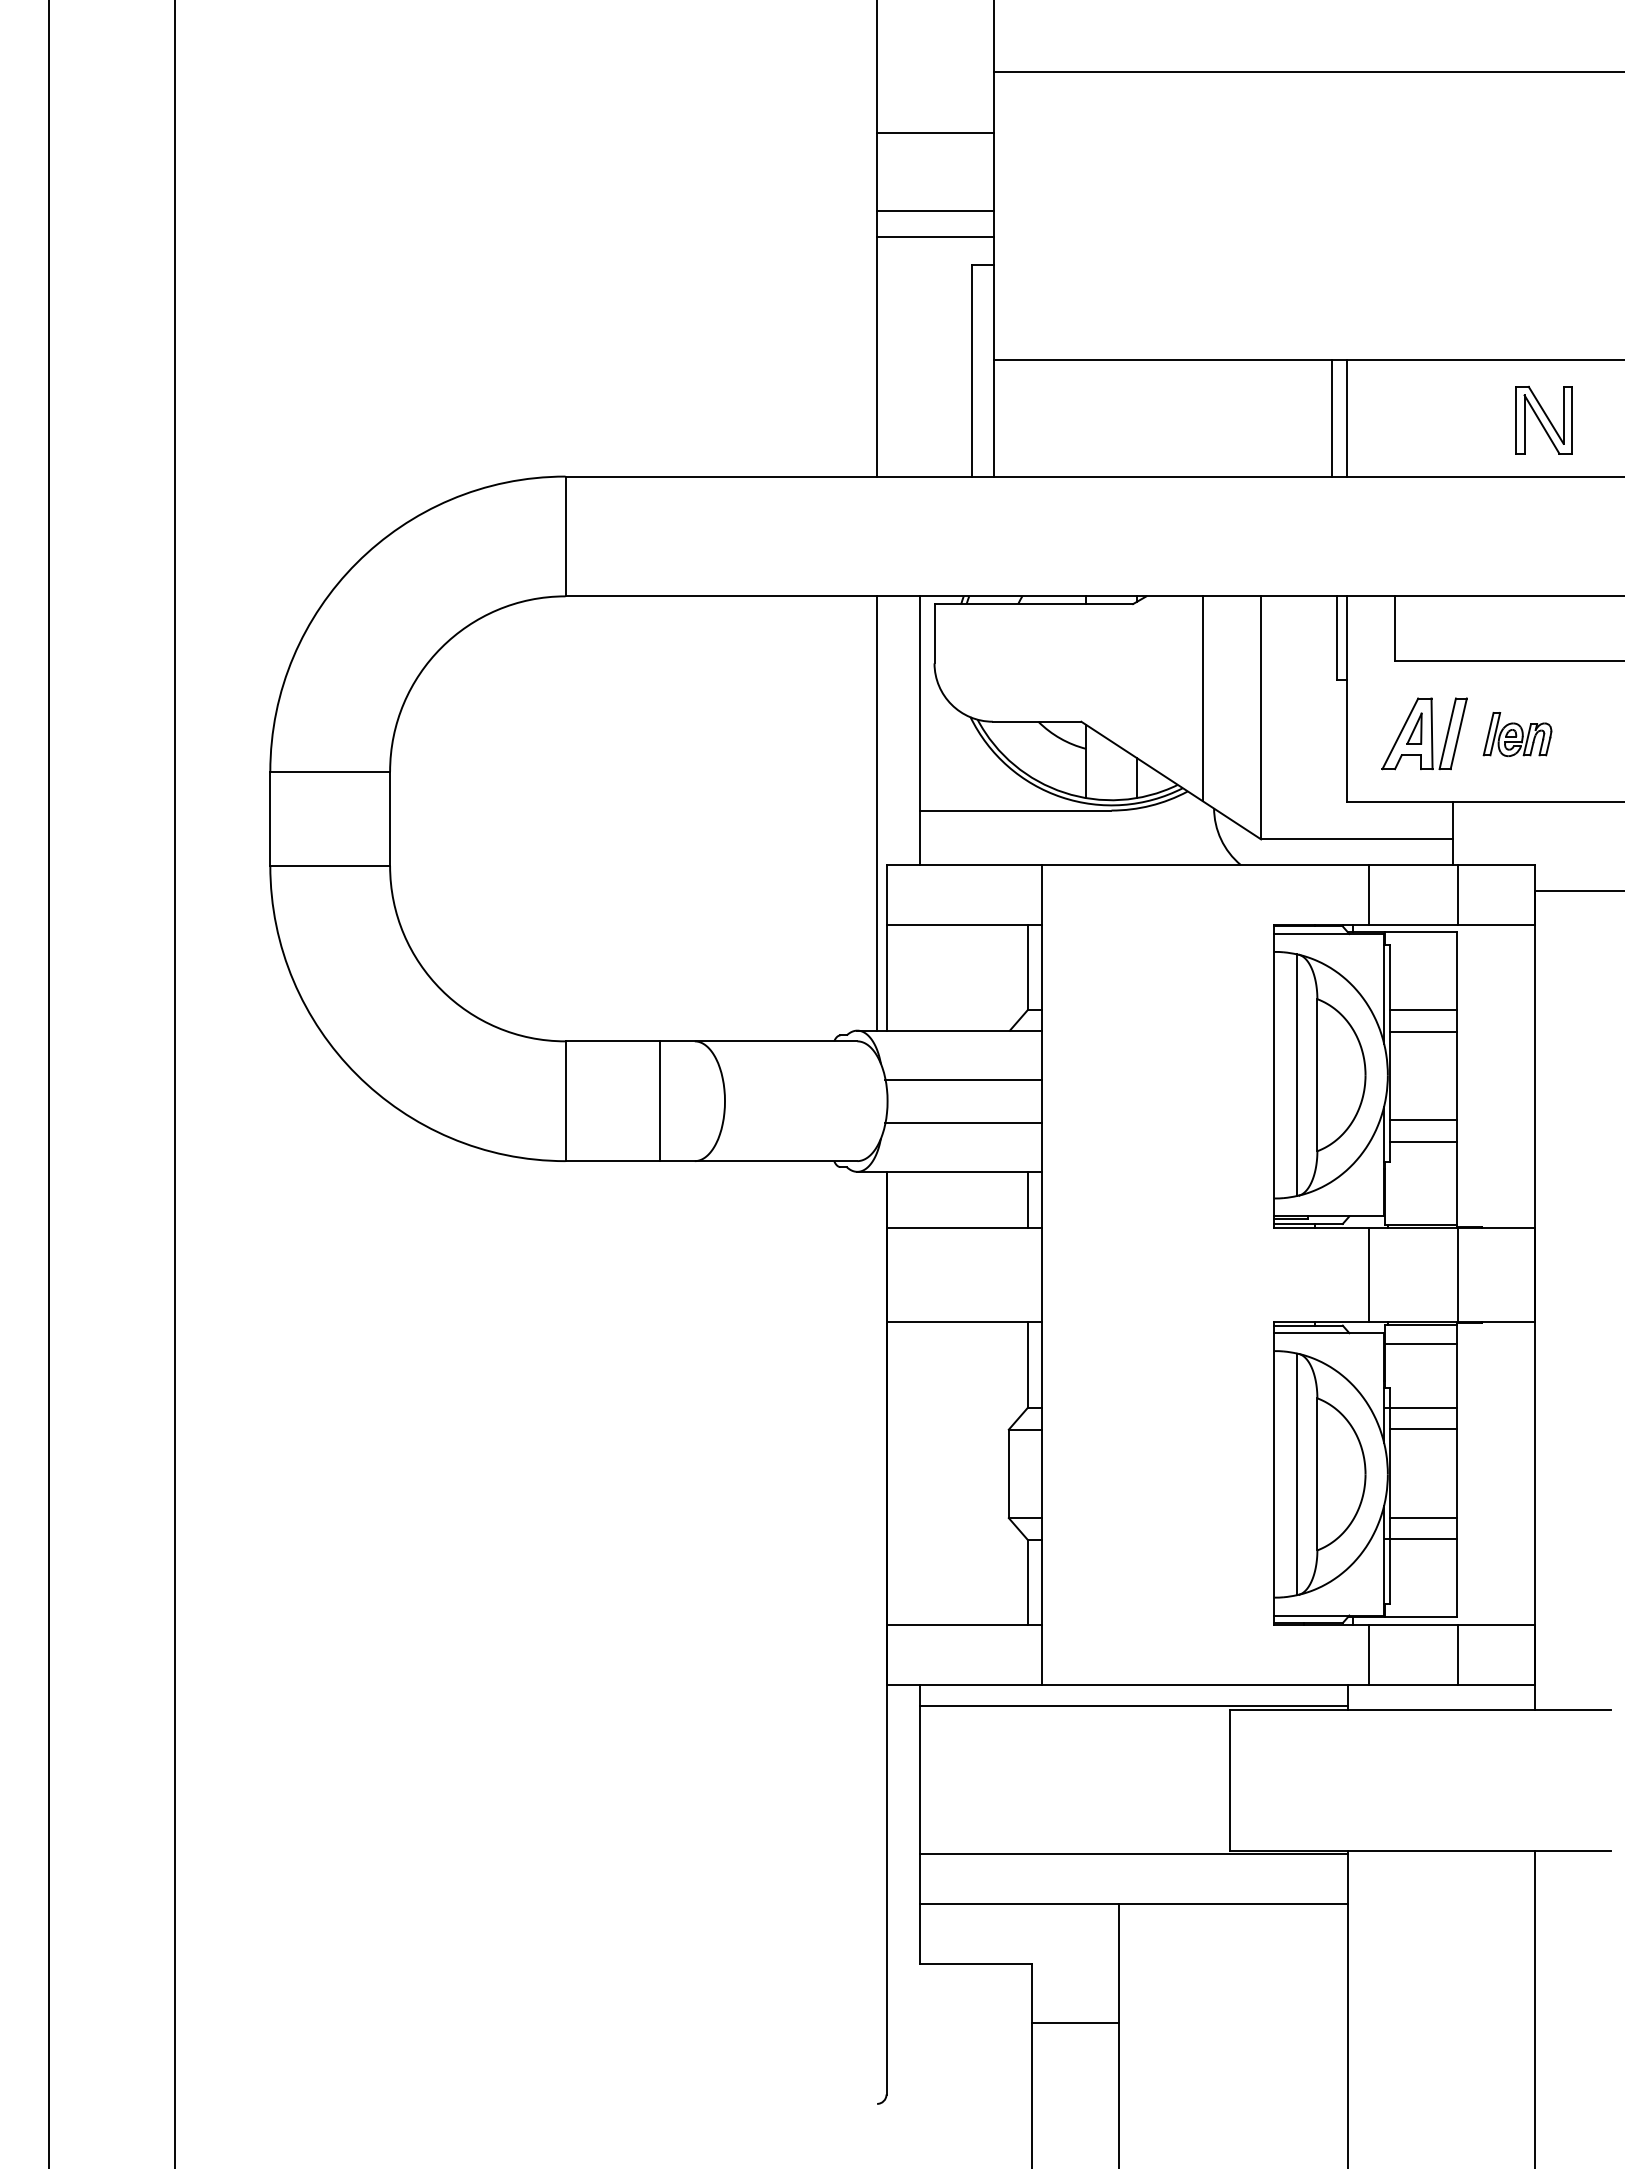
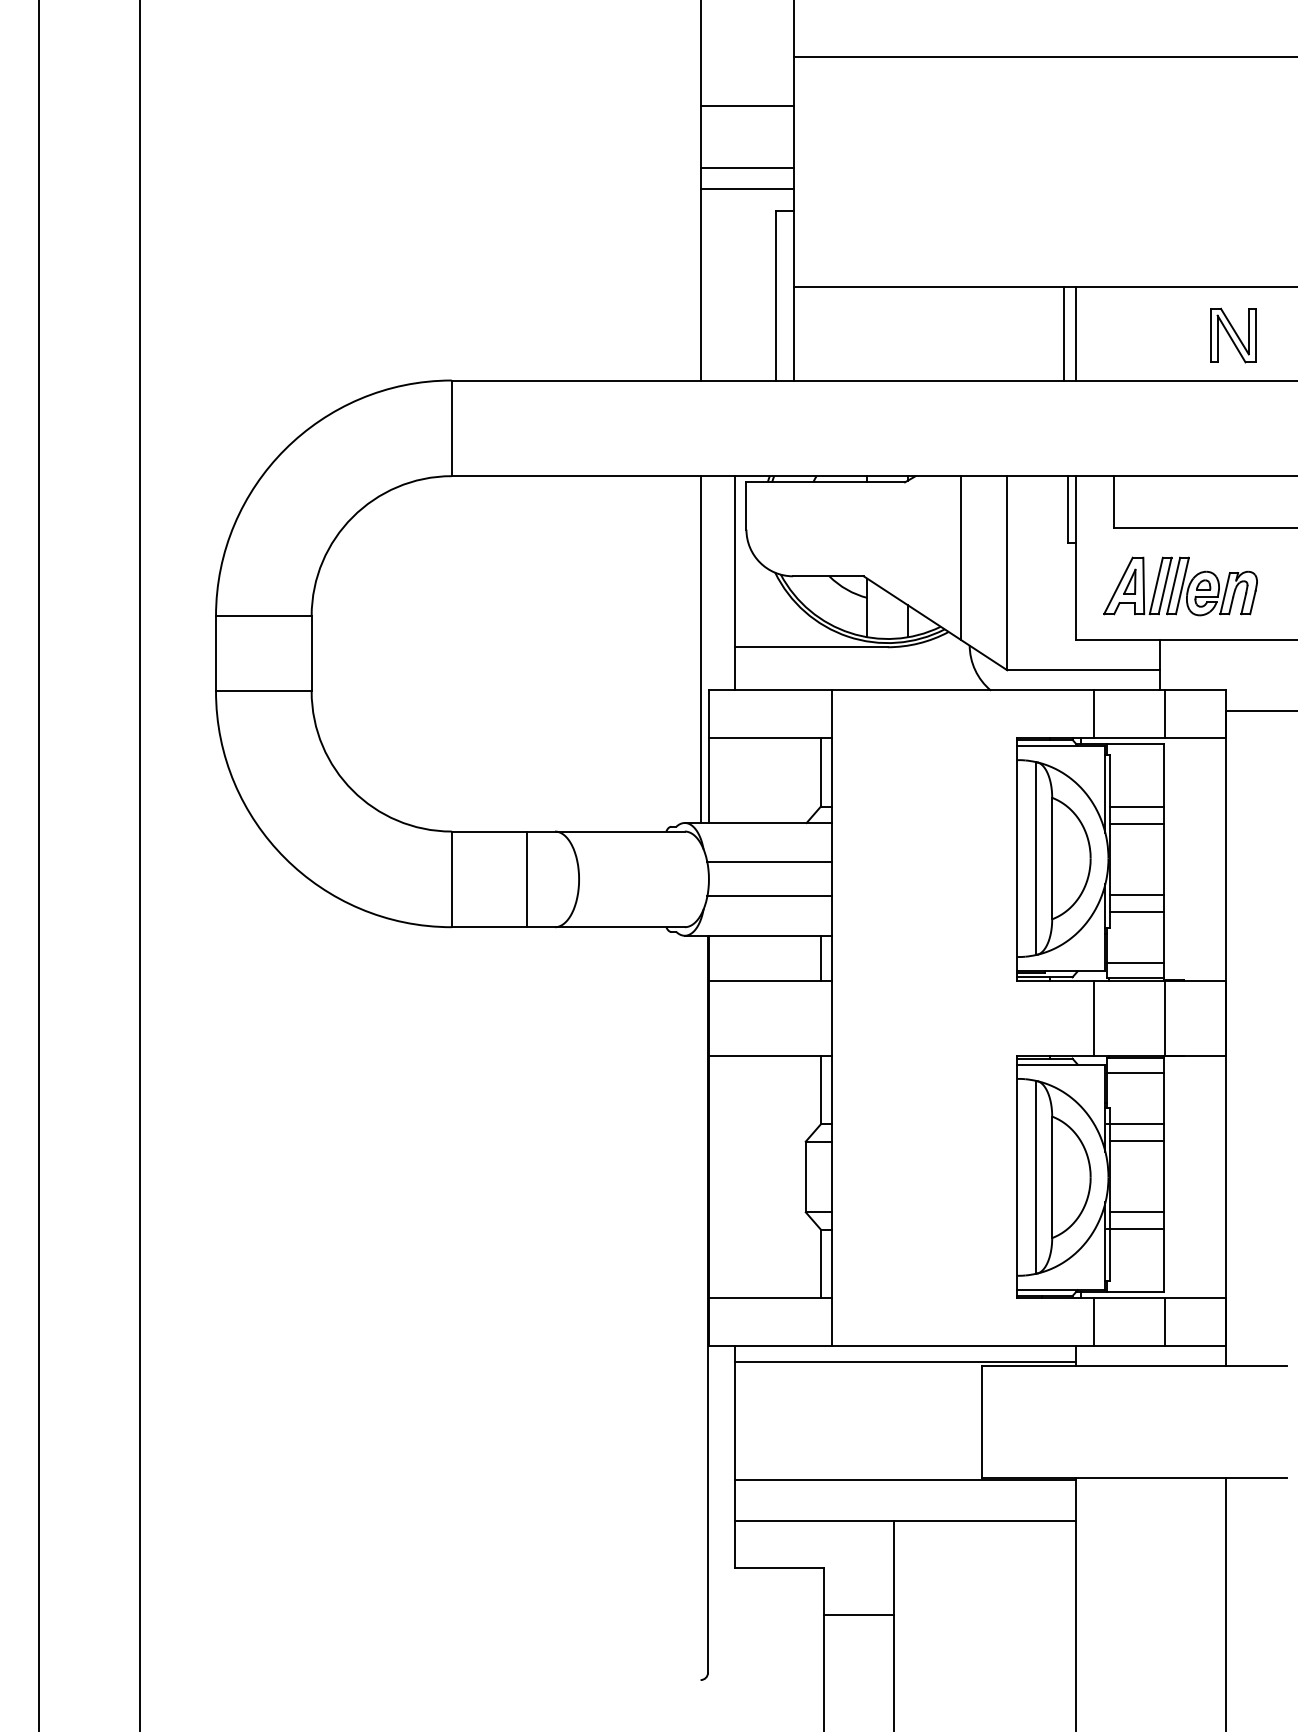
part: (1517, 734) -> (1212, 586), size x1.67
line: (1420, 1206) -> (1134, 963), added

